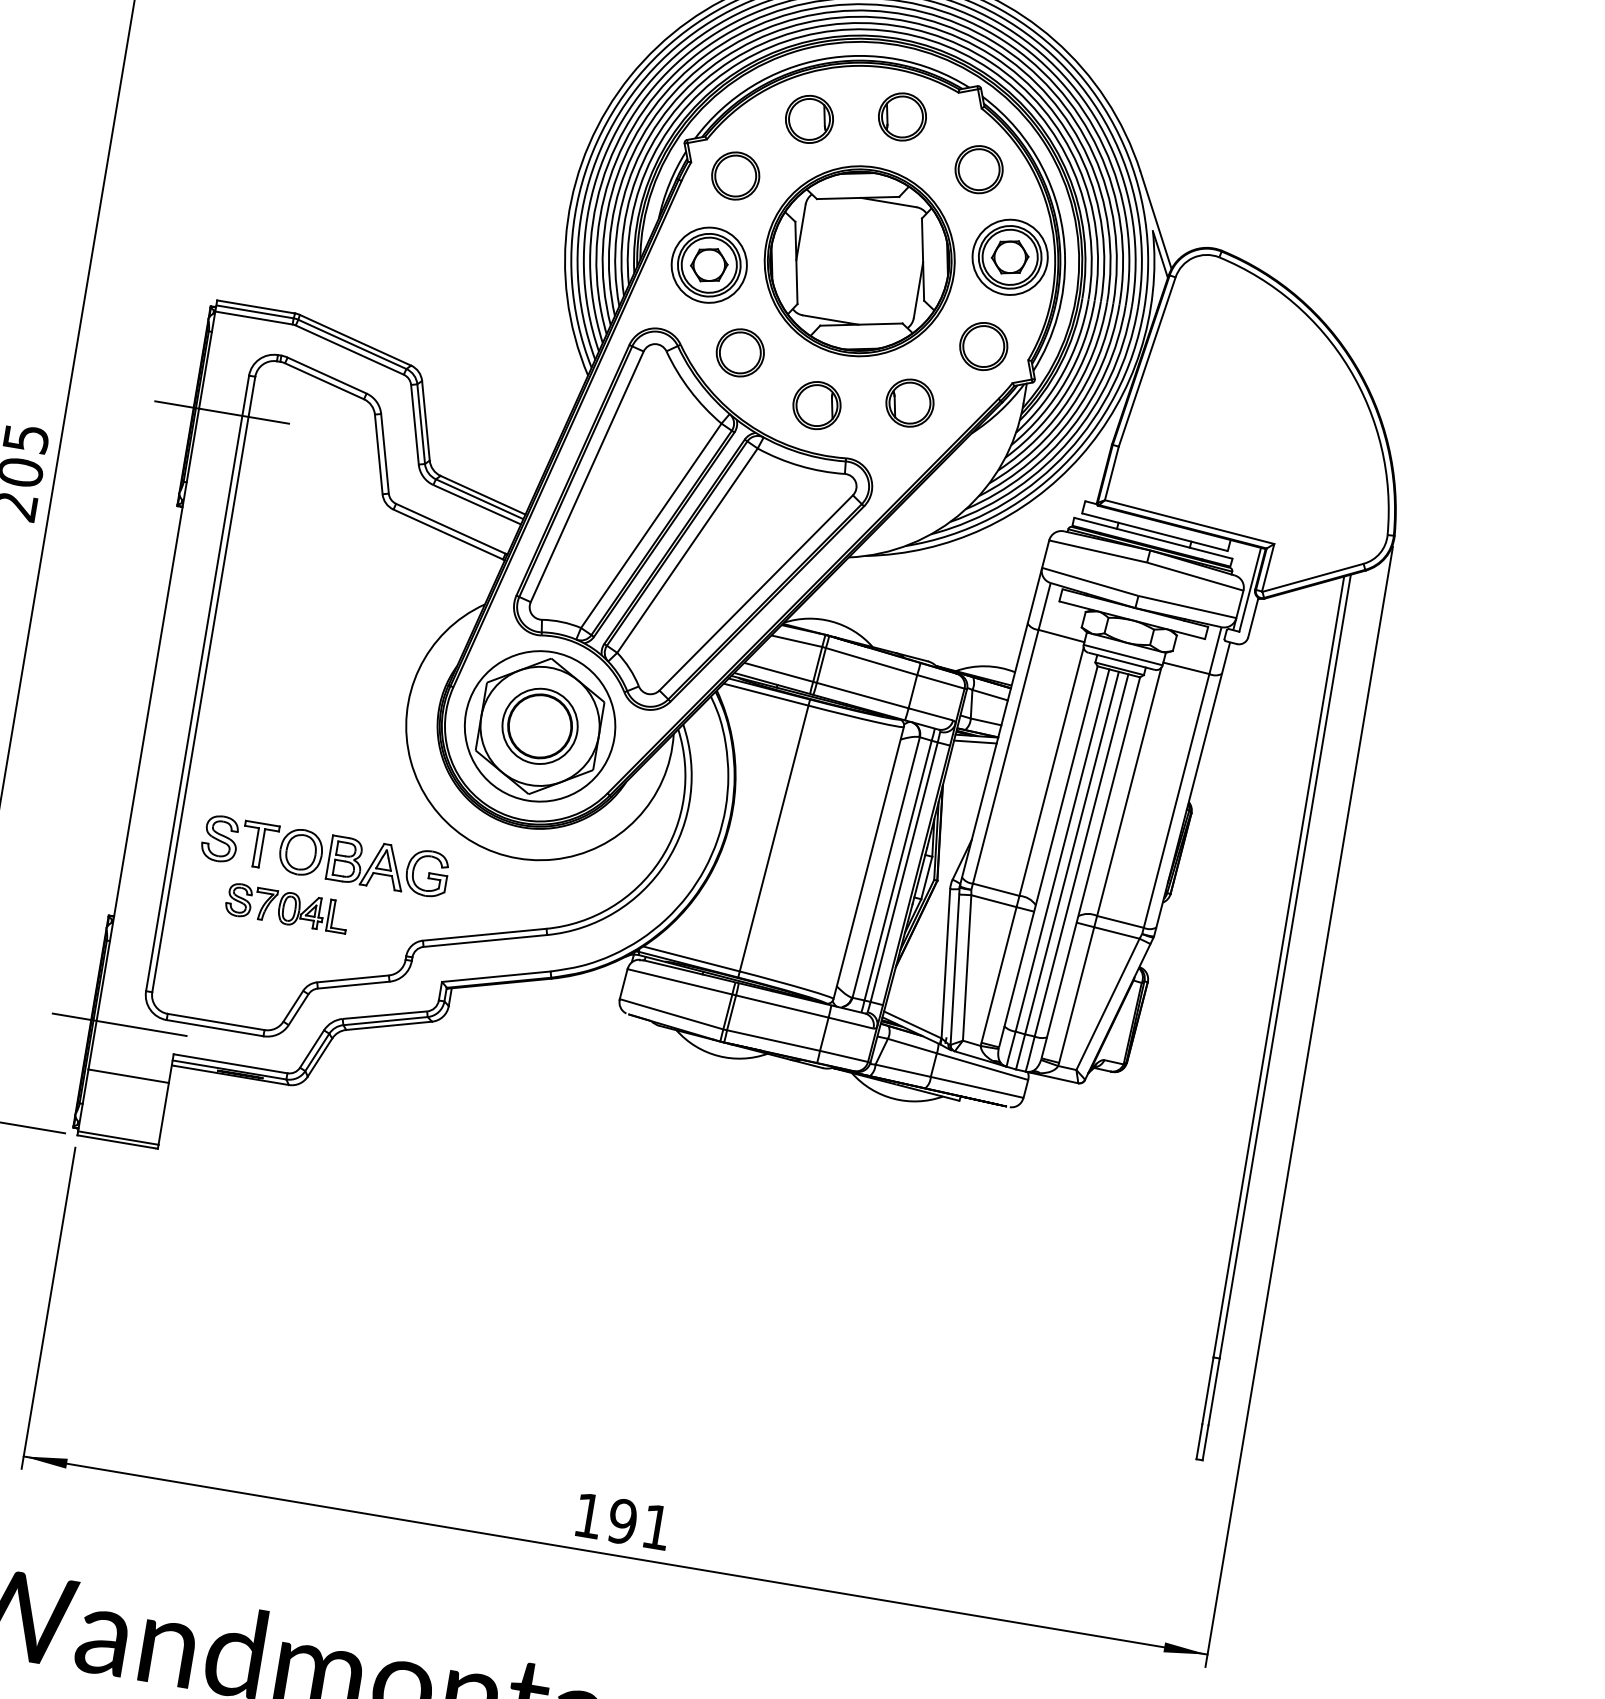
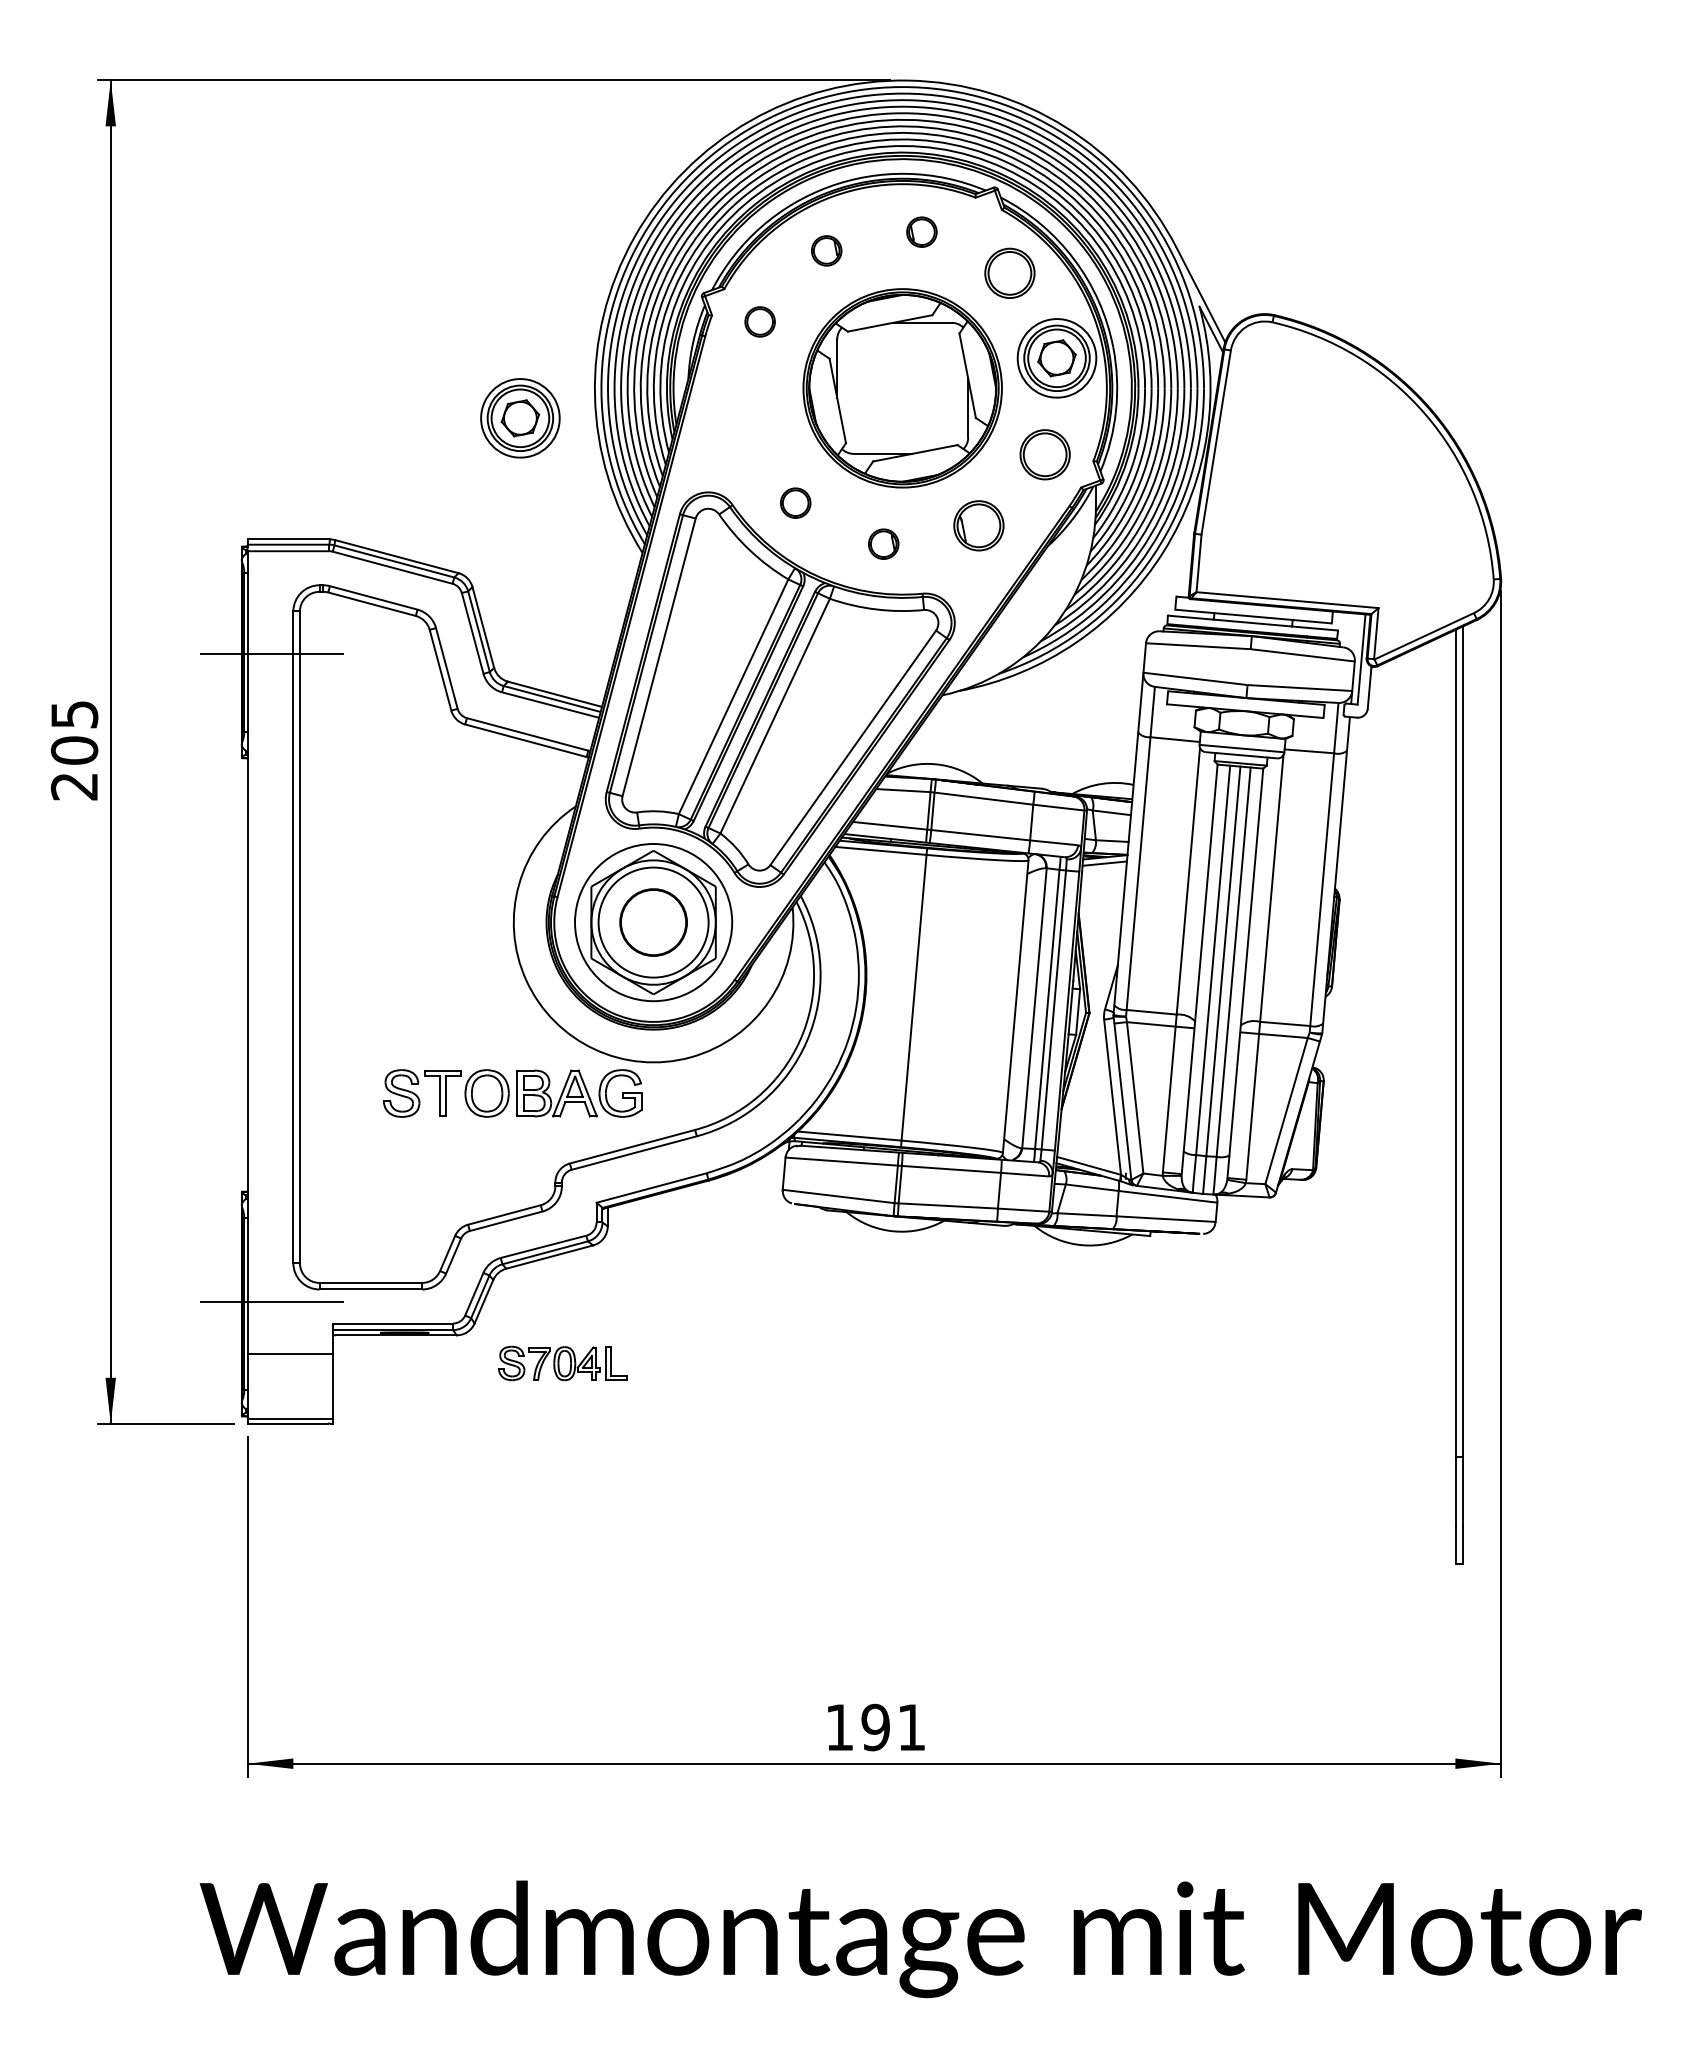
part: (902, 116) -> (921, 231), size x0.6
part: (809, 119) -> (826, 250), size x0.6
part: (735, 175) -> (759, 321), size x0.6
part: (709, 265) -> (520, 418), moved
part: (740, 352) -> (795, 502), size x0.6
part: (817, 404) -> (883, 543), size x0.6
circle: (540, 726) -> (653, 922), size x1.4
part: (325, 856) -> (512, 1093), moved
part: (287, 908) -> (562, 1363), moved

